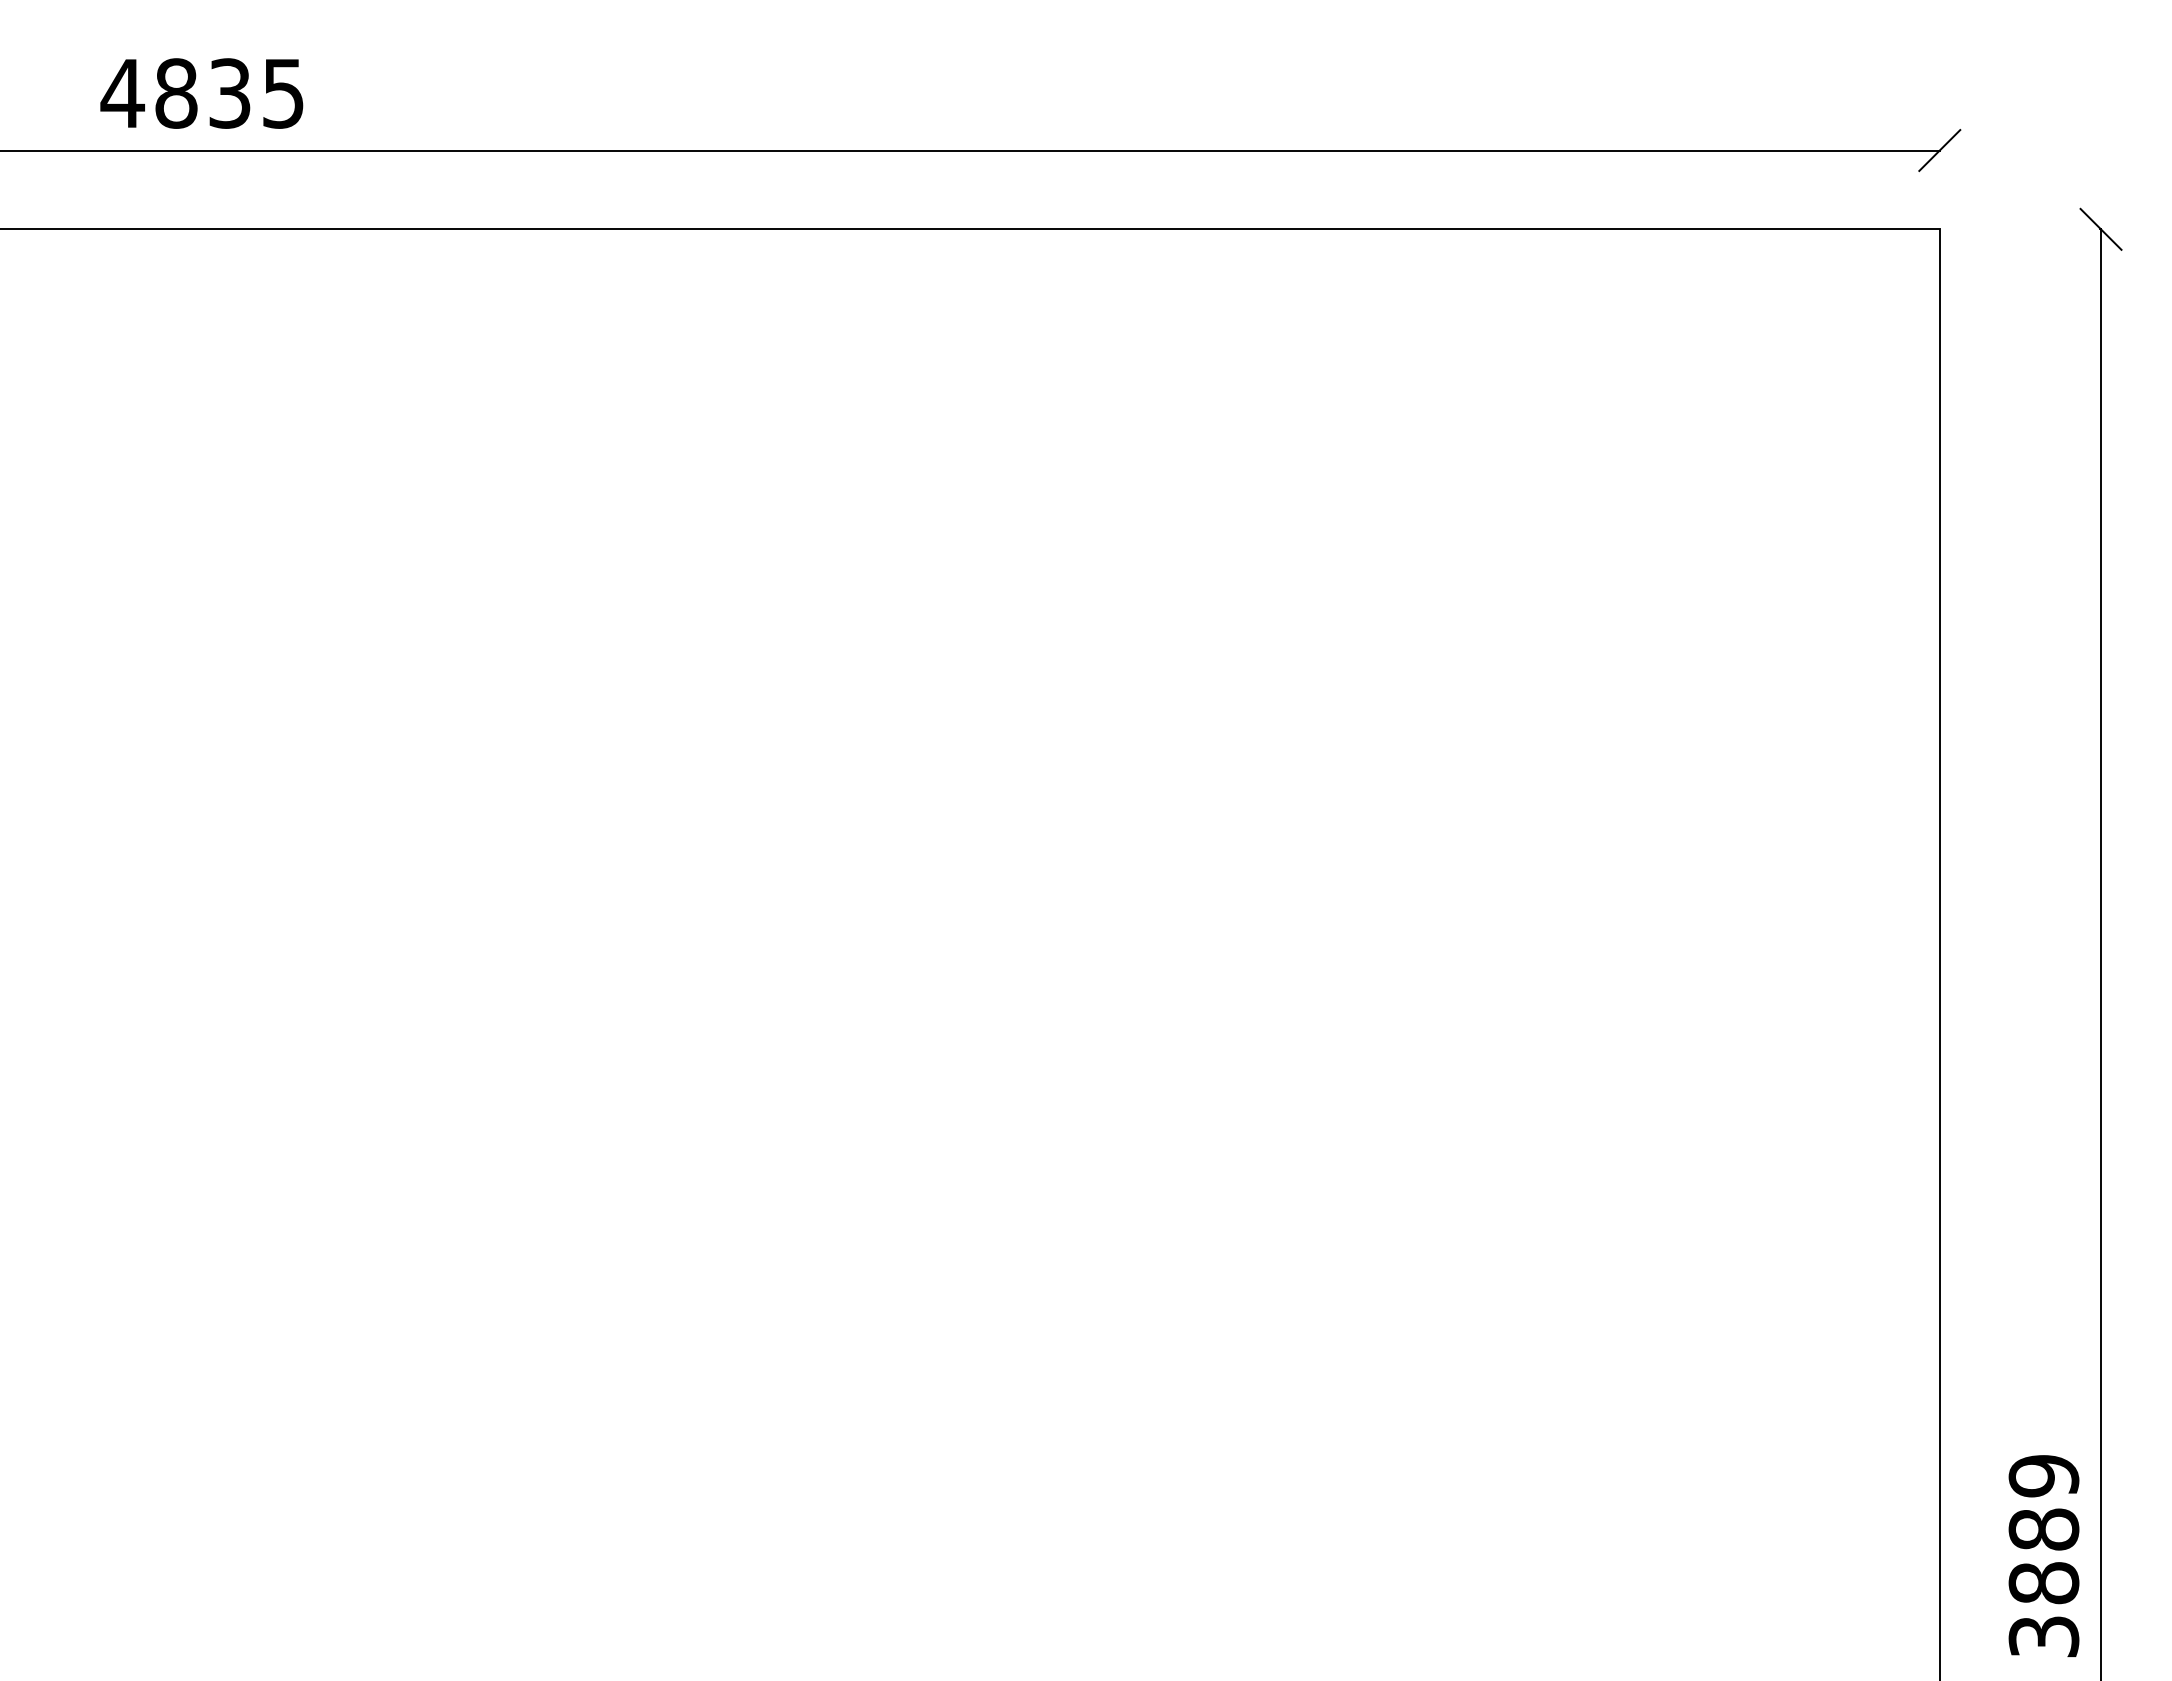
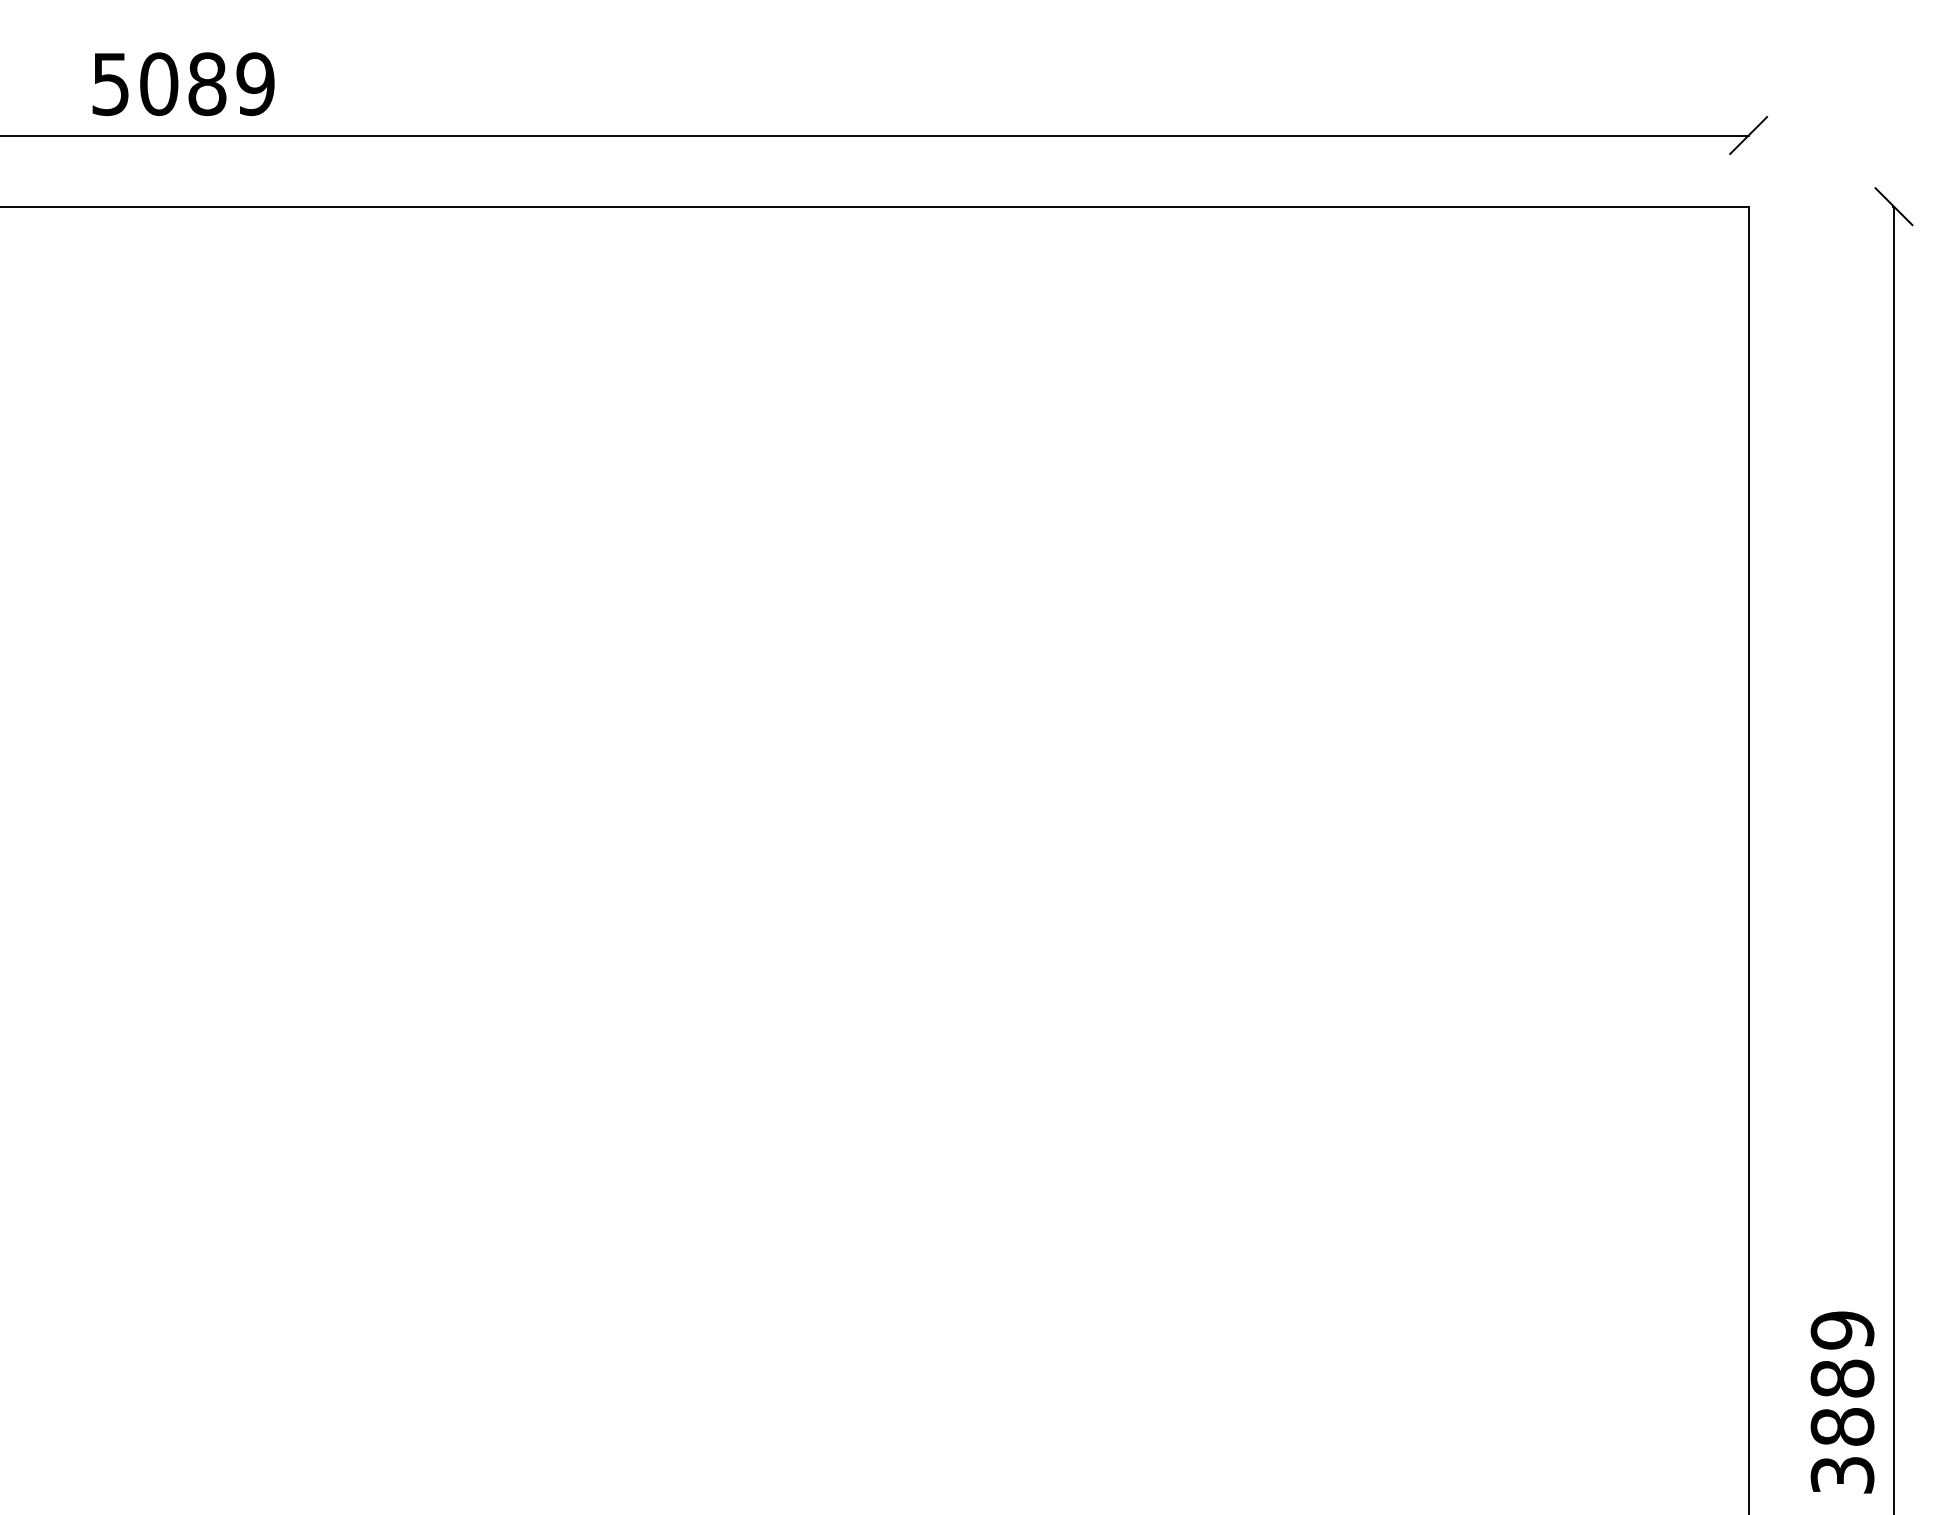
text: (202, 93) -> (182, 84), 4835 -> 5089

